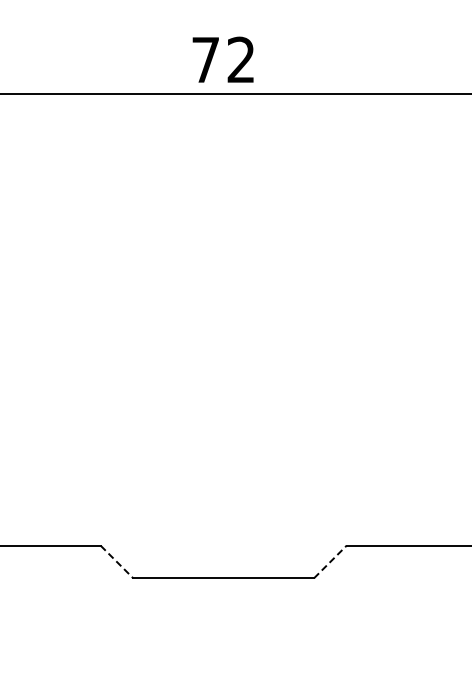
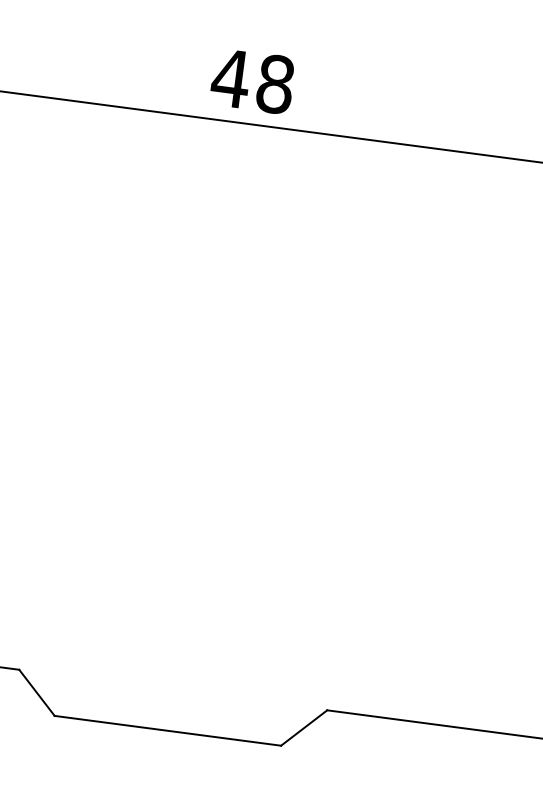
text: (223, 59) -> (253, 80), 72 -> 48
line: (330, 561) -> (304, 727), dashed -> solid
line: (117, 562) -> (37, 693), dashed -> solid

